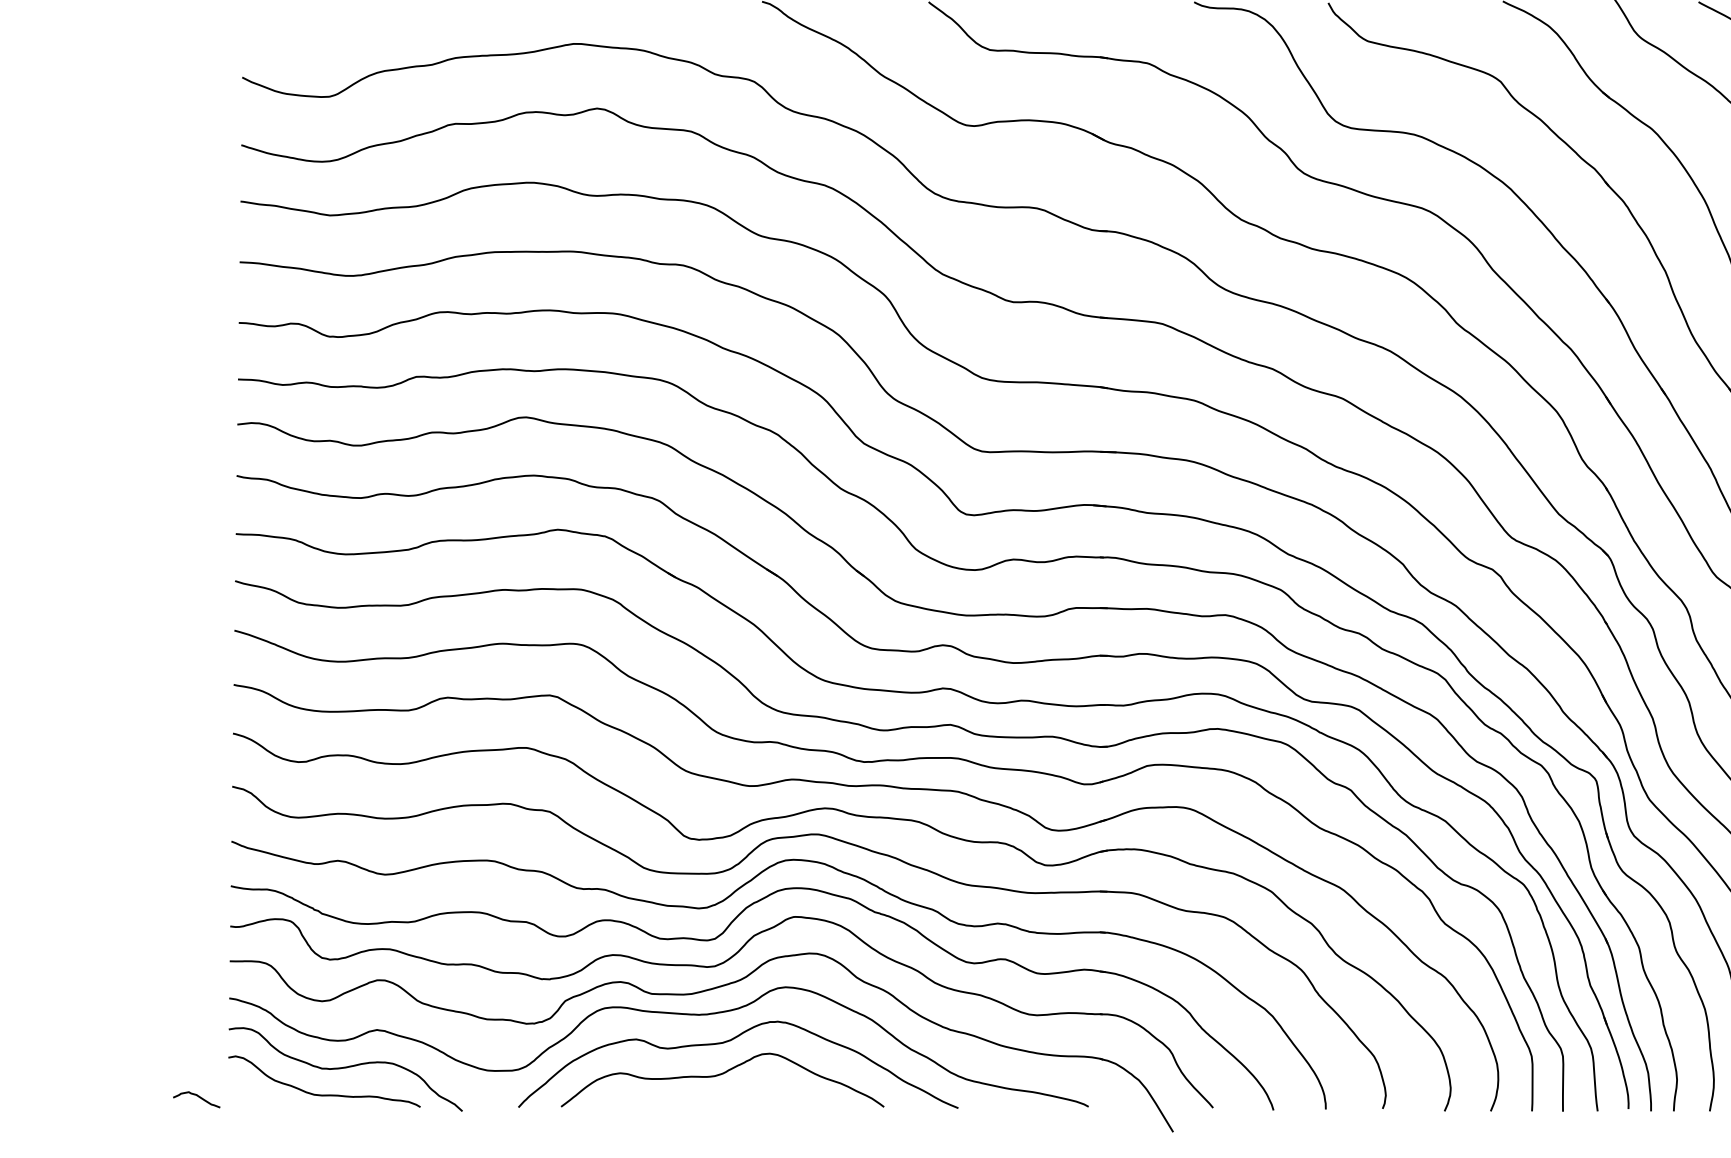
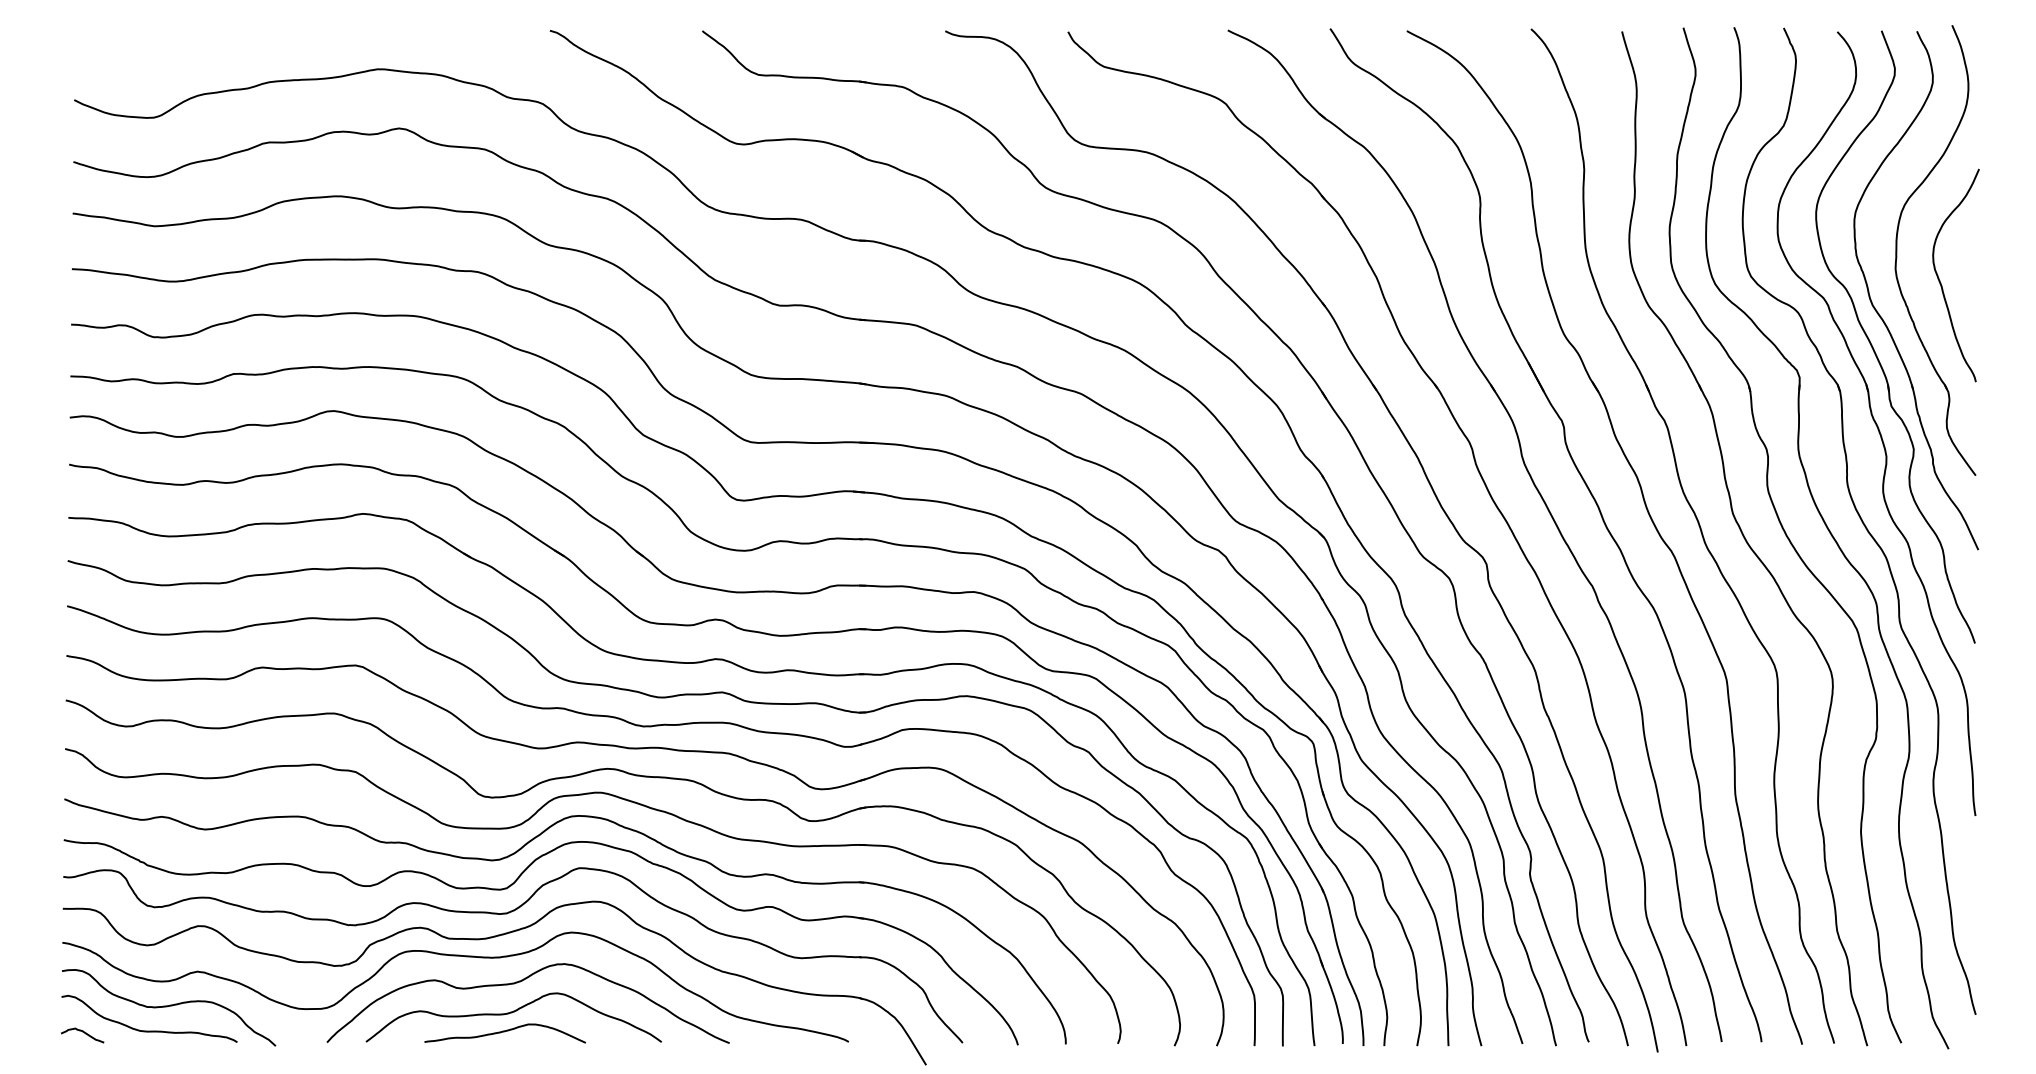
curve: (712, 1096) -> (504, 1032), added
curve: (198, 1097) -> (84, 1033), moved

